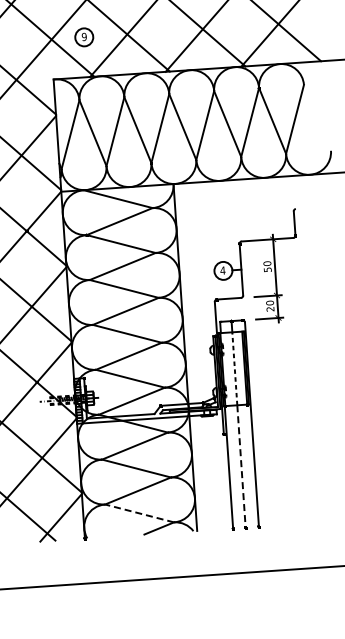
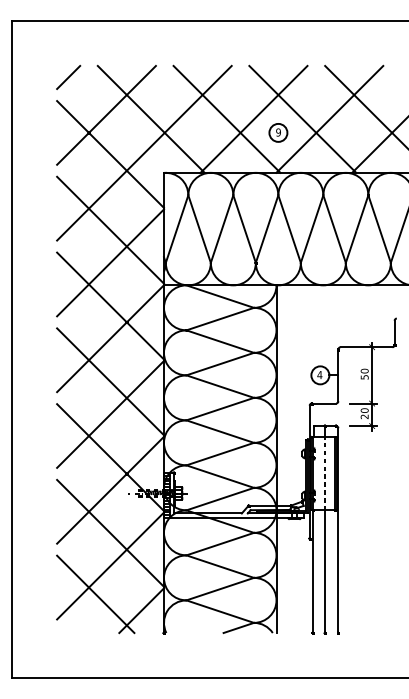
part: (84, 36) -> (278, 132), moved
line: (241, 467) -> (325, 572), dashed -> solid
line: (139, 513) -> (220, 611), dashed -> solid

